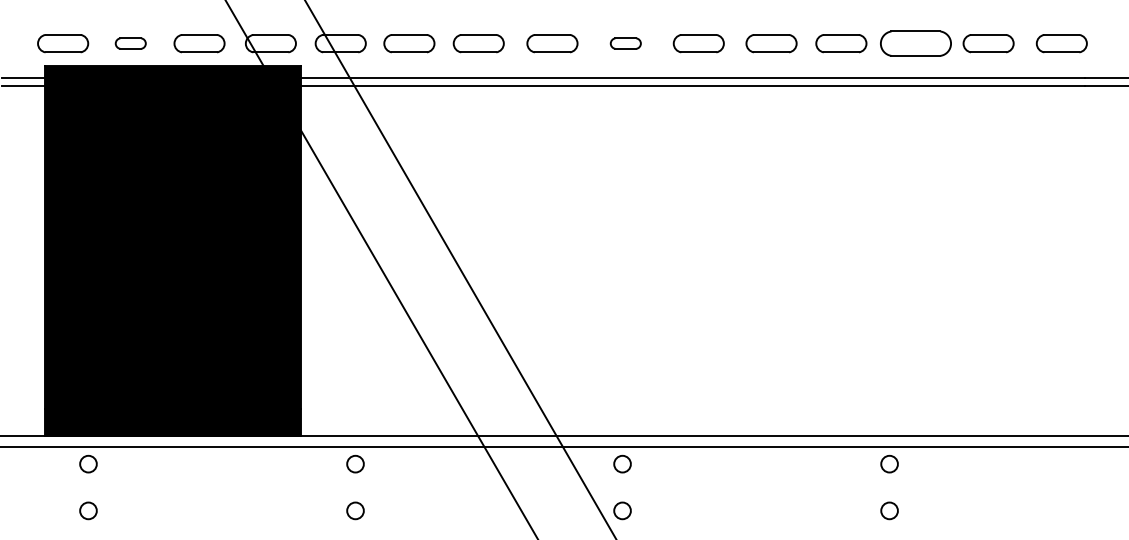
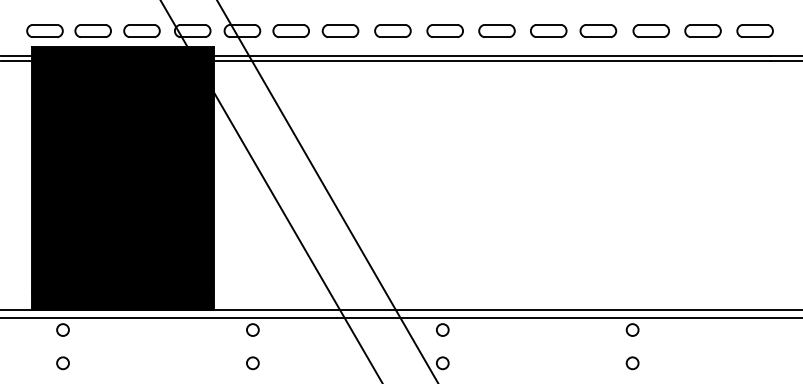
part: (129, 42) -> (92, 30), size x1.67
part: (624, 42) -> (444, 30), size x1.67
part: (914, 42) -> (650, 30), size x0.71

